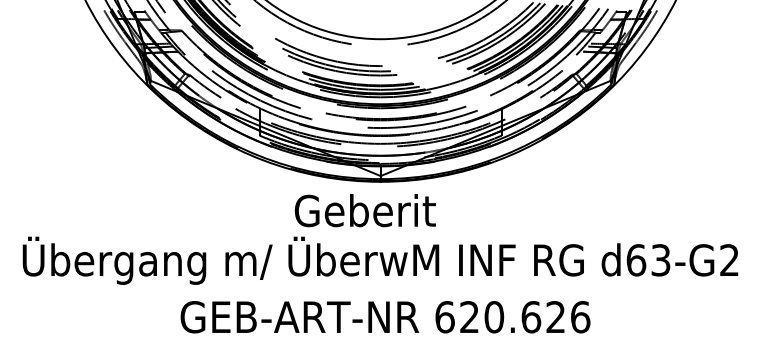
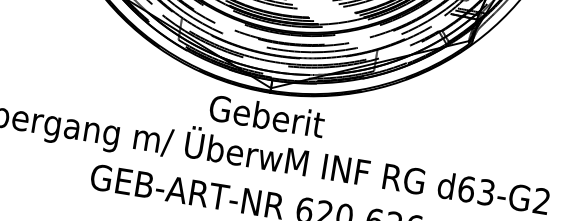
text: (364, 210) -> (266, 115), moved

